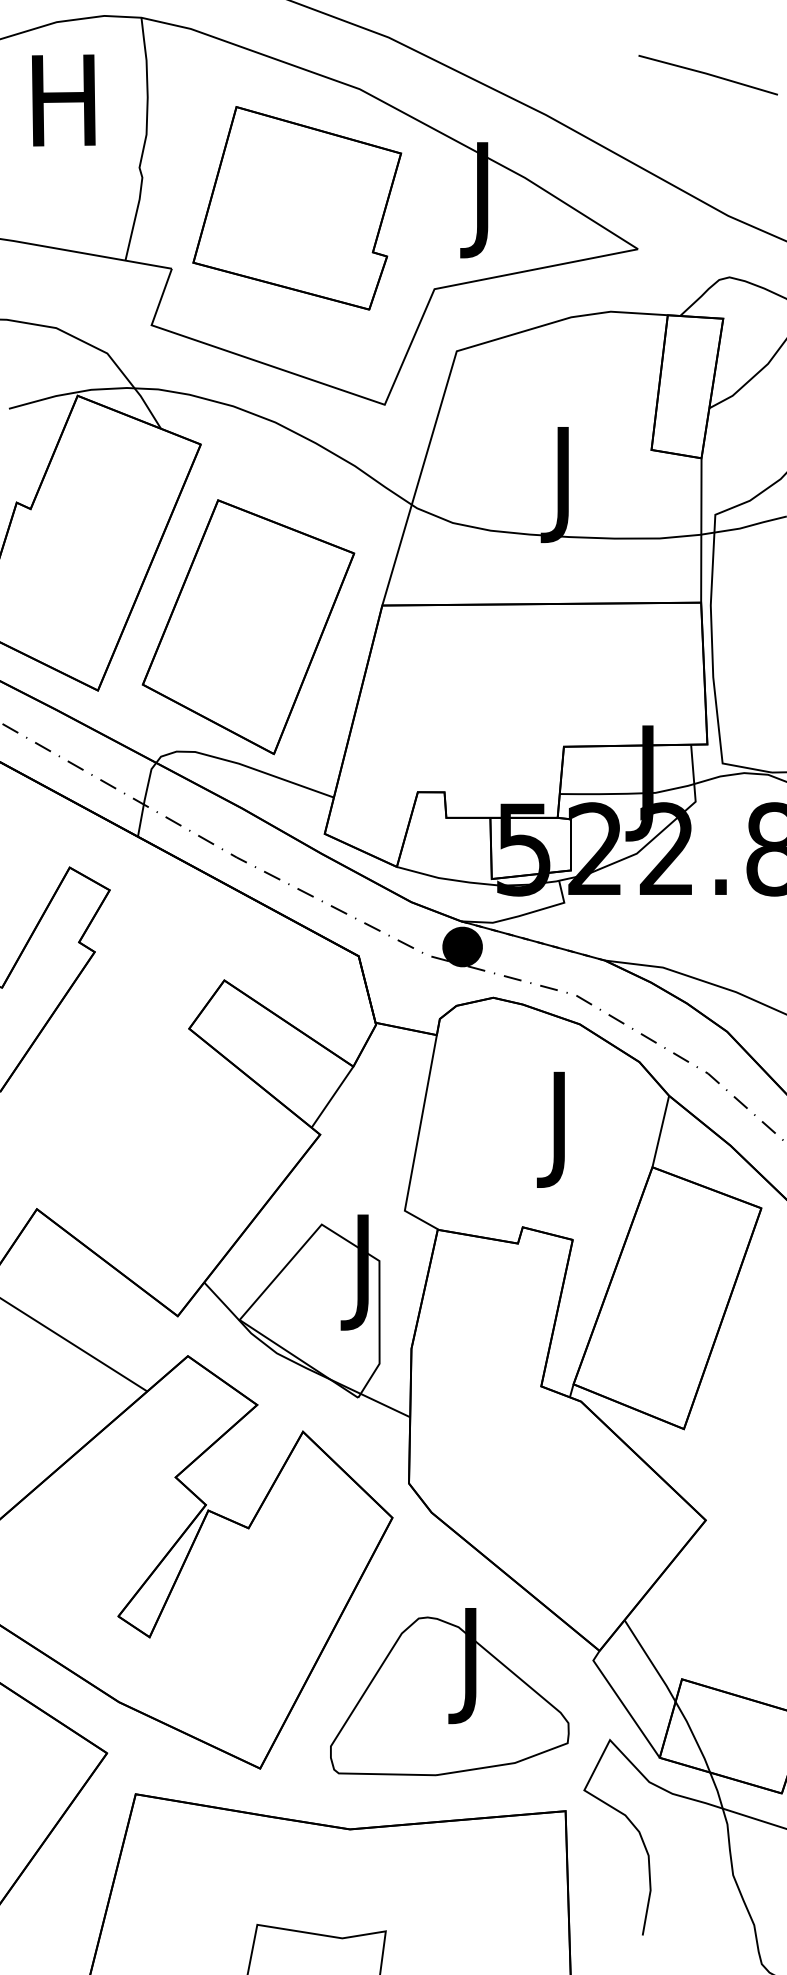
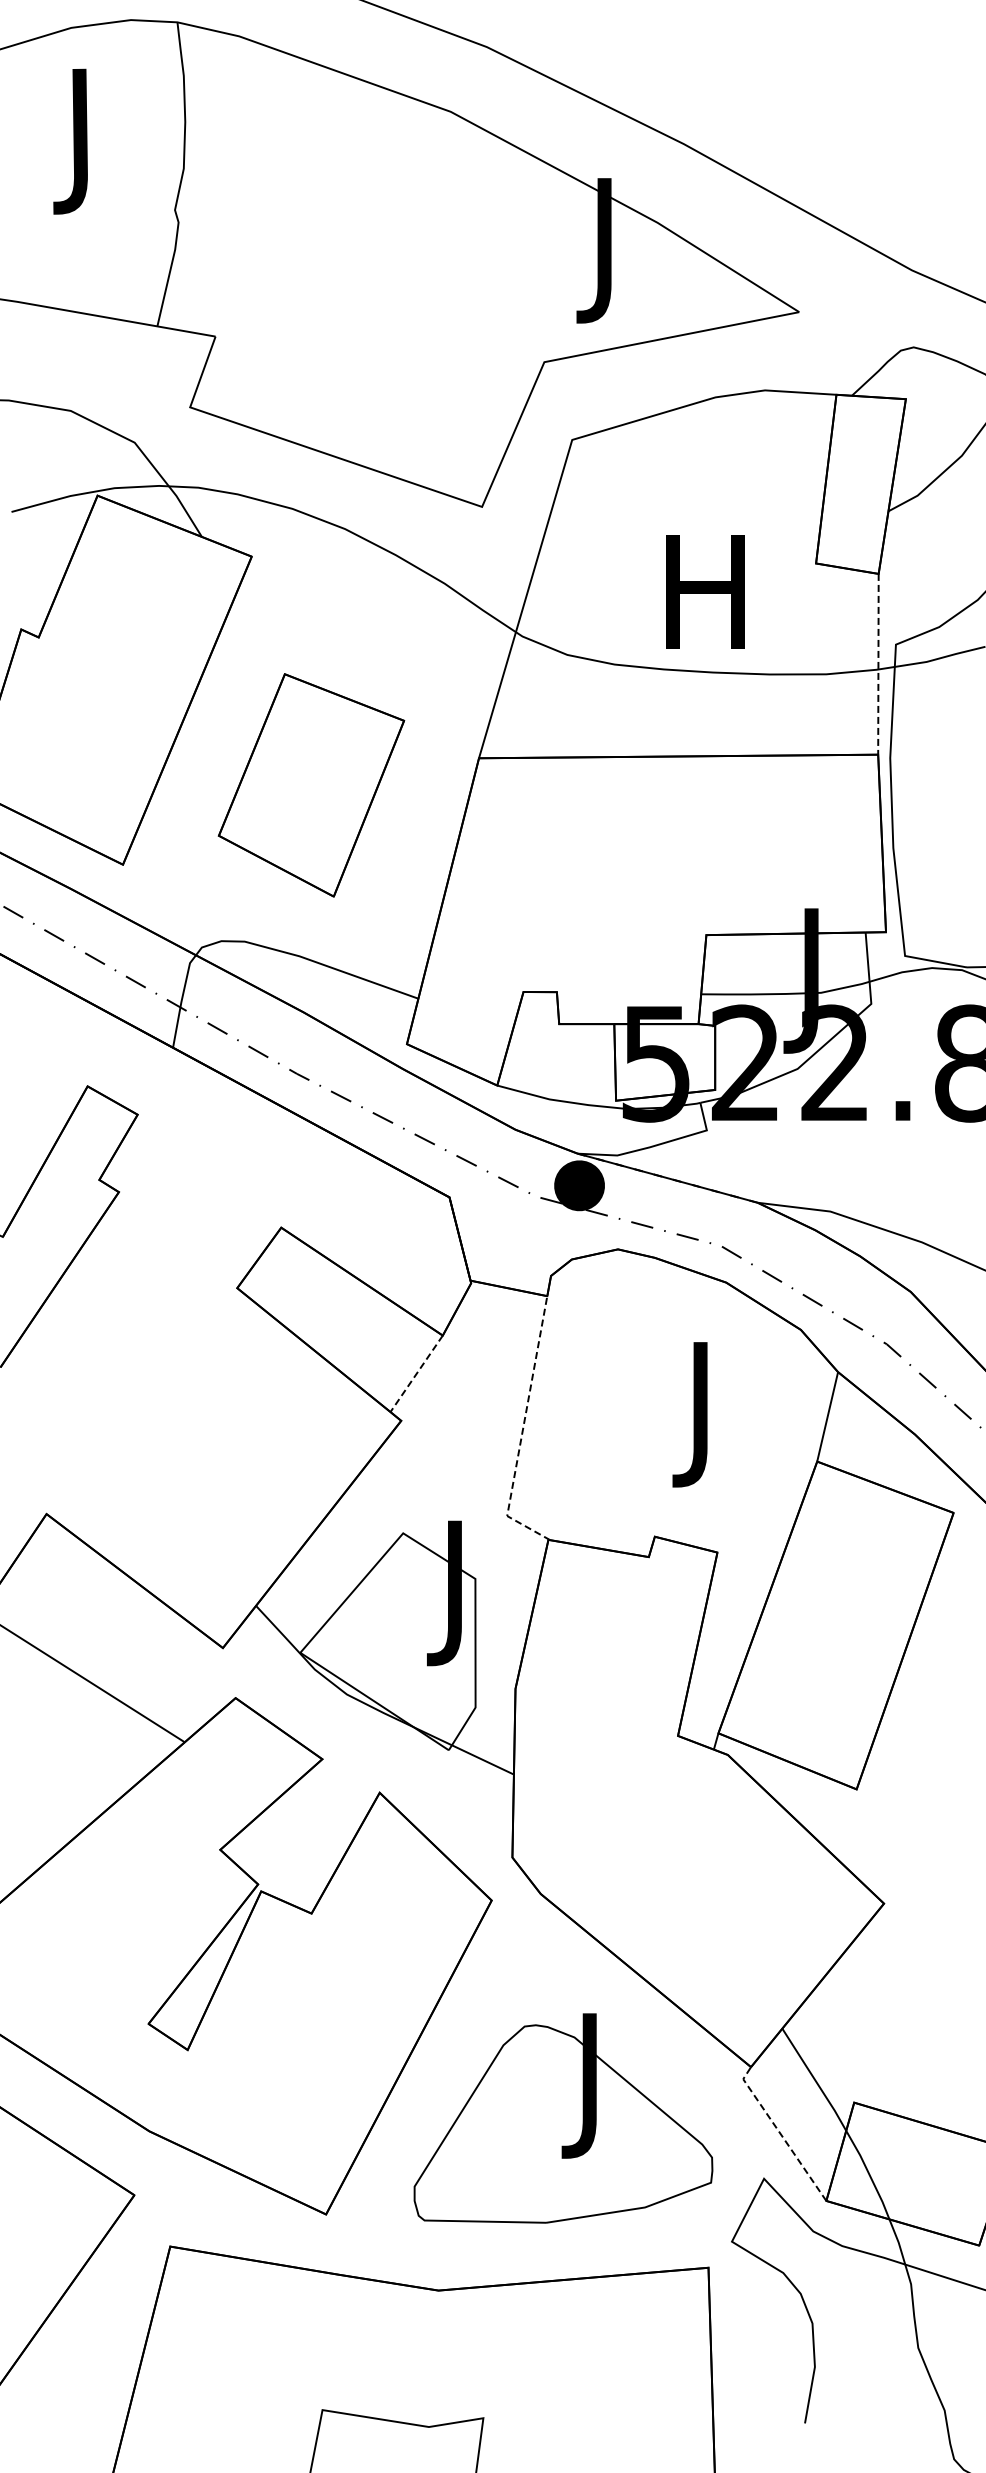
line: (707, 74) -> (886, 93), removed
text: (64, 112) -> (80, 141), H -> J
part: (297, 207) -> (372, 260), removed
text: (563, 484) -> (705, 606), J -> H
line: (701, 530) -> (878, 664), solid -> dashed
part: (248, 627) -> (311, 785), size x0.7
line: (332, 1097) -> (416, 1374), solid -> dashed
line: (417, 1142) -> (522, 1430), solid -> dashed
line: (623, 1703) -> (780, 2133), solid -> dashed

